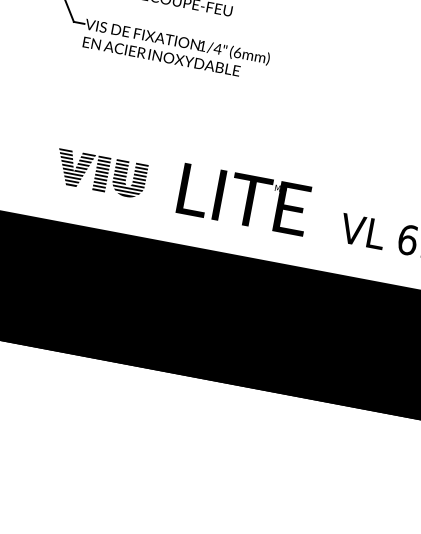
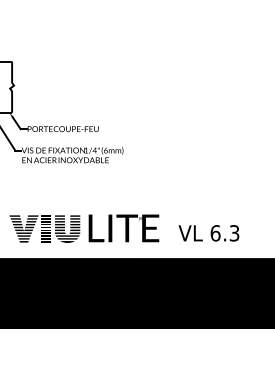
part: (100, 172) -> (44, 228), size x1.43

